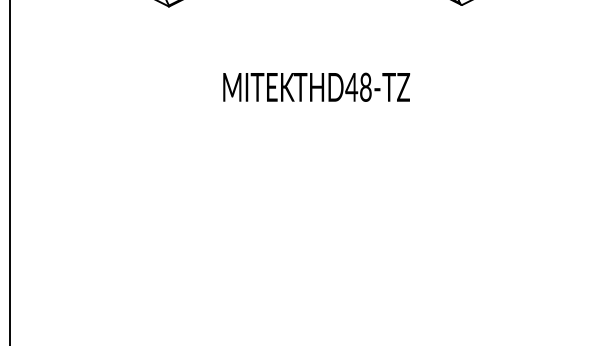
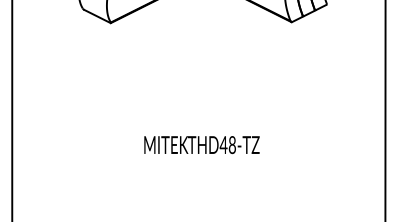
text: (315, 88) -> (201, 145), moved

